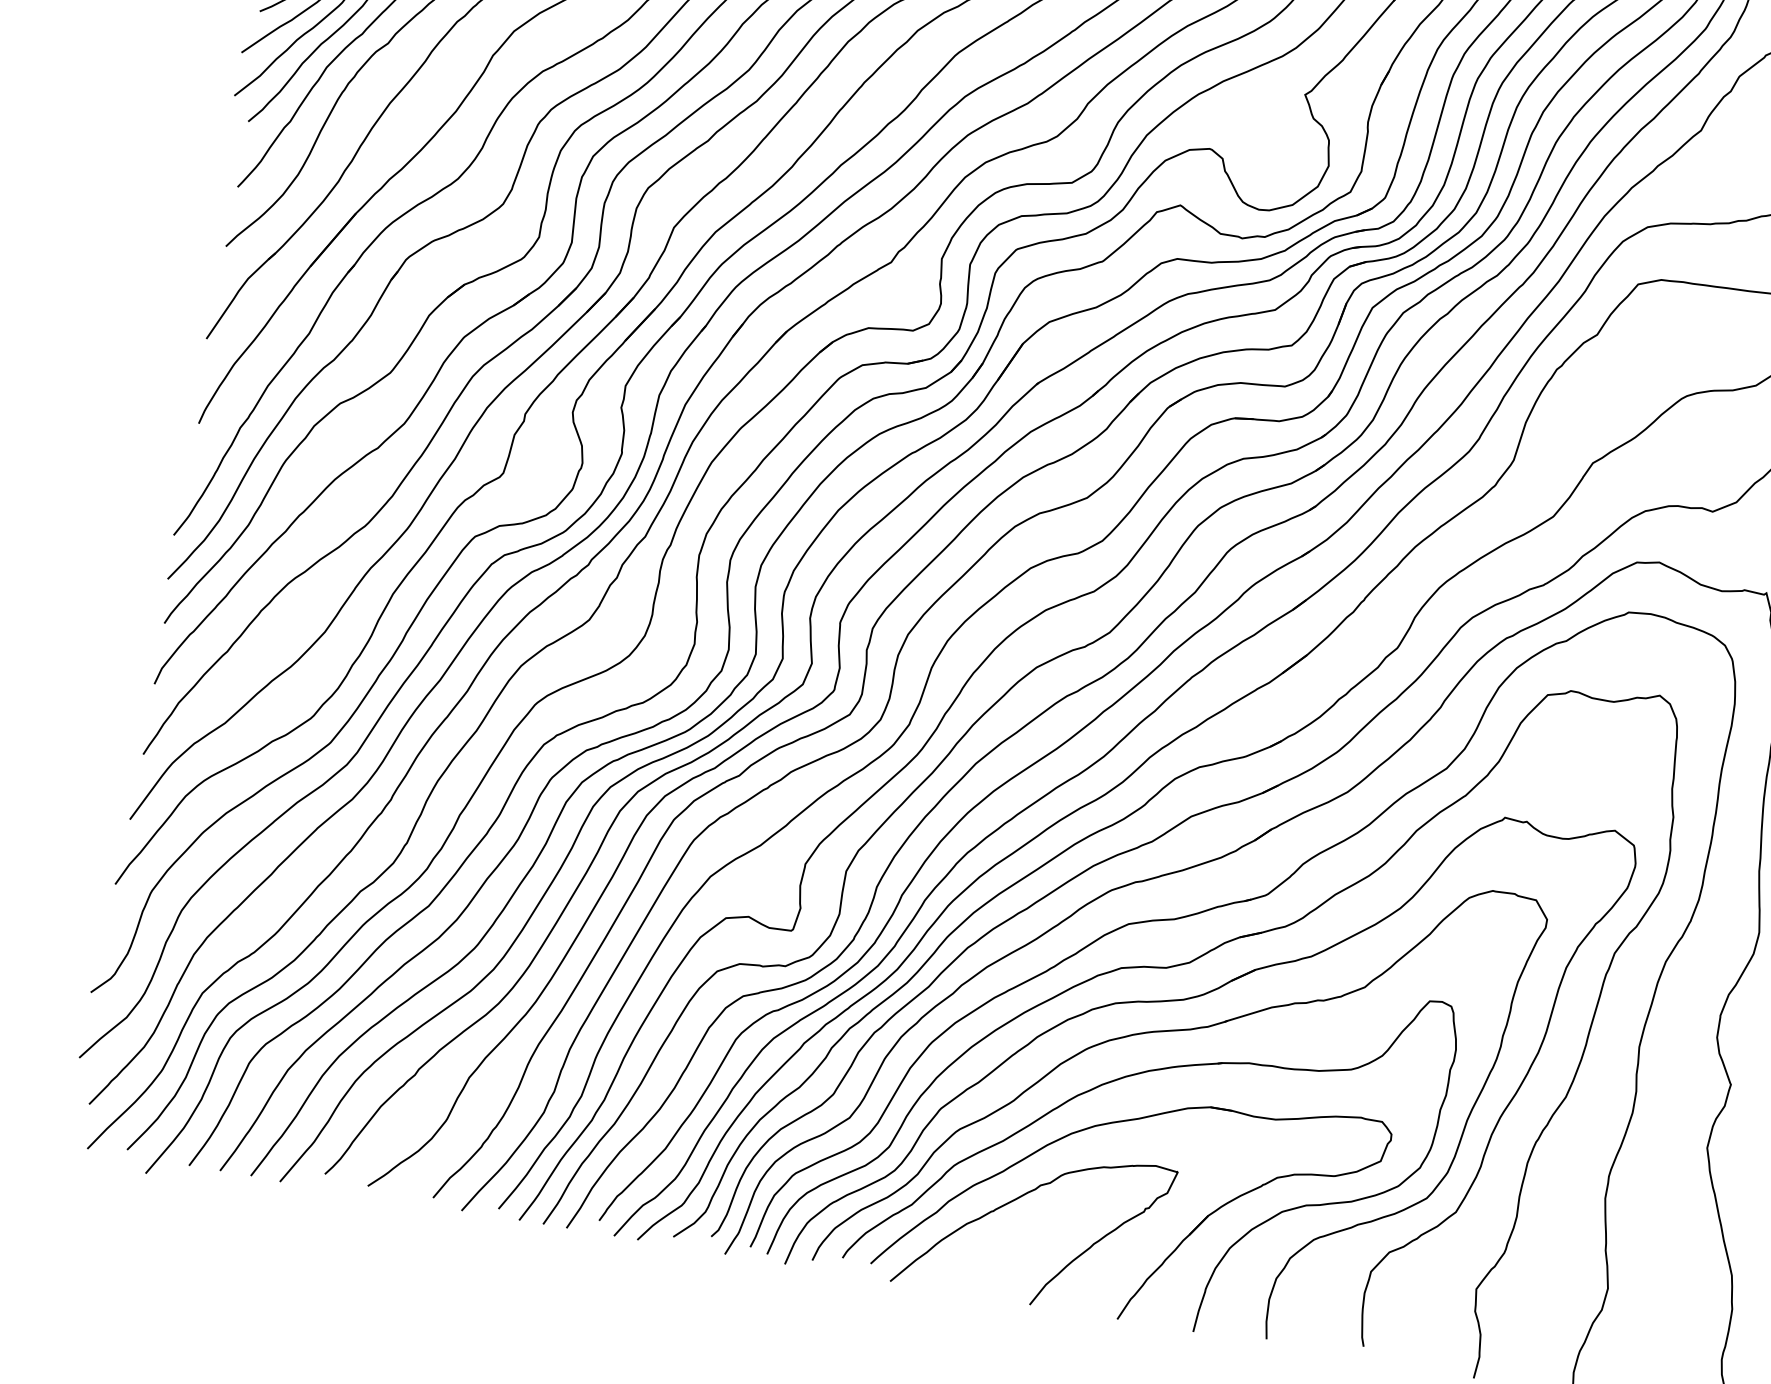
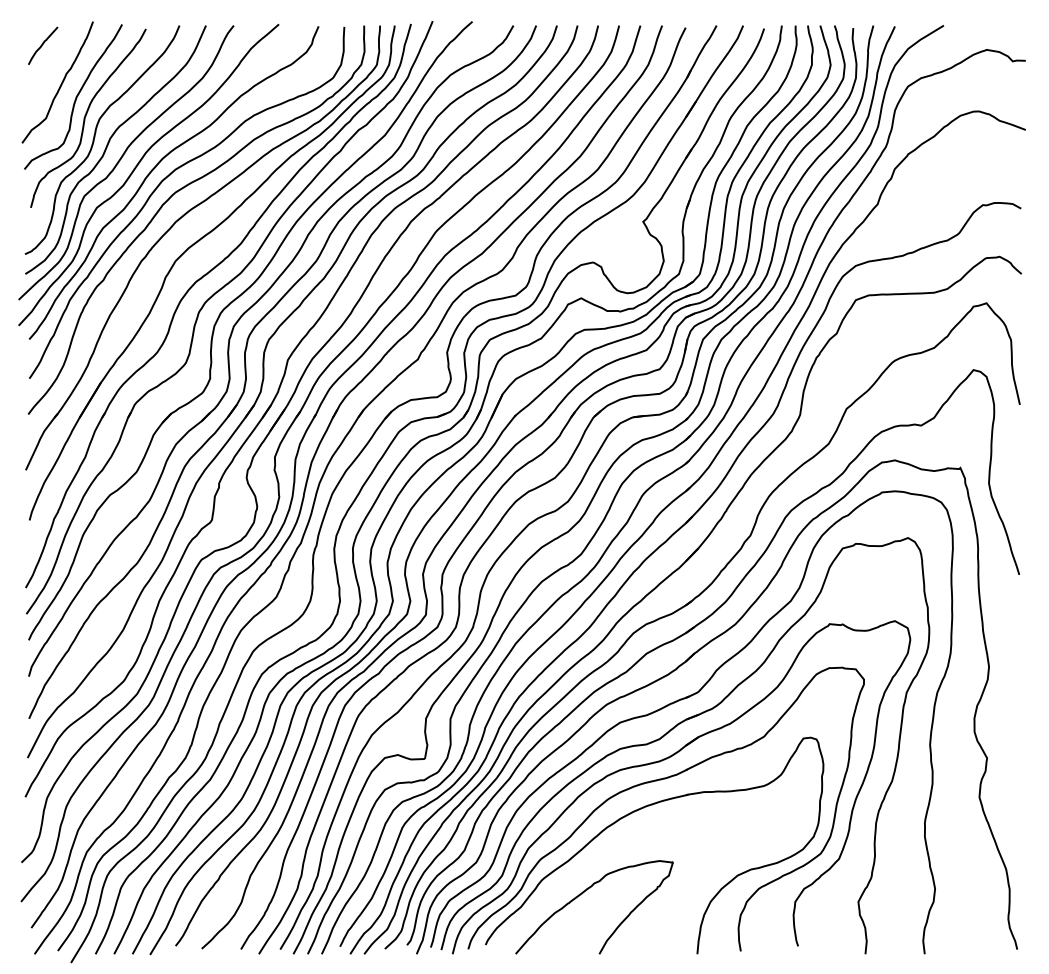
part: (1181, 1239) -> (681, 901), removed

